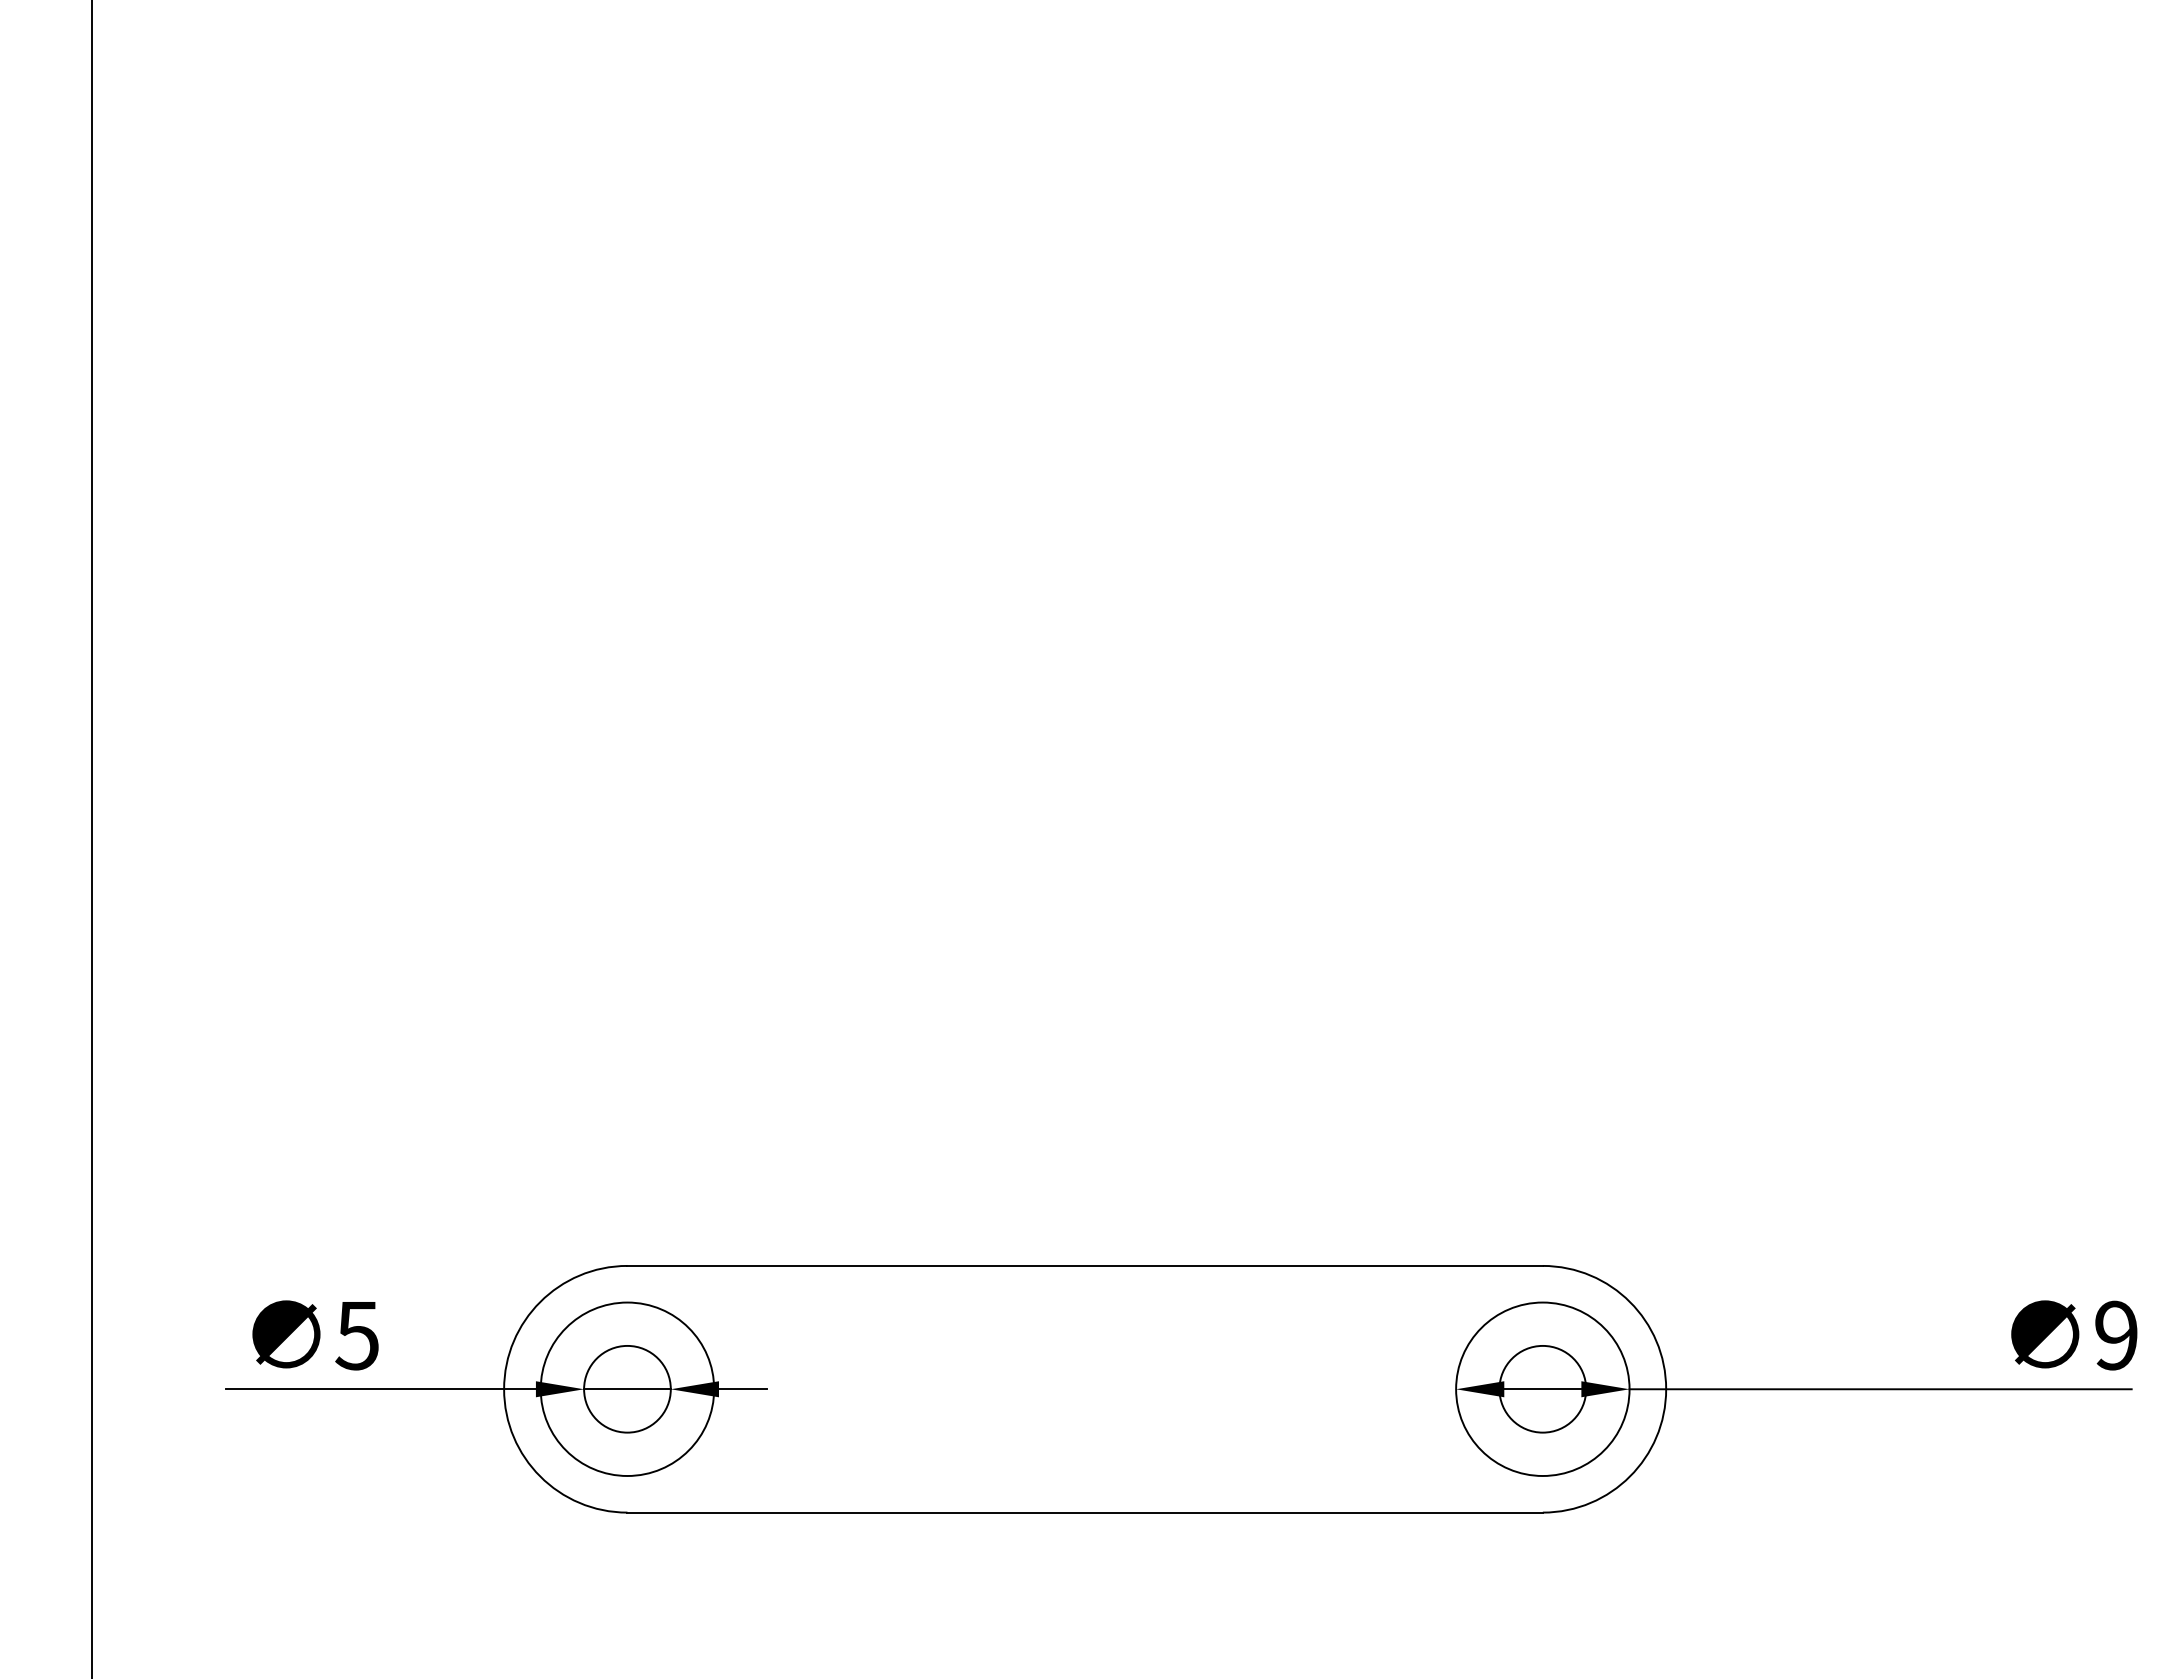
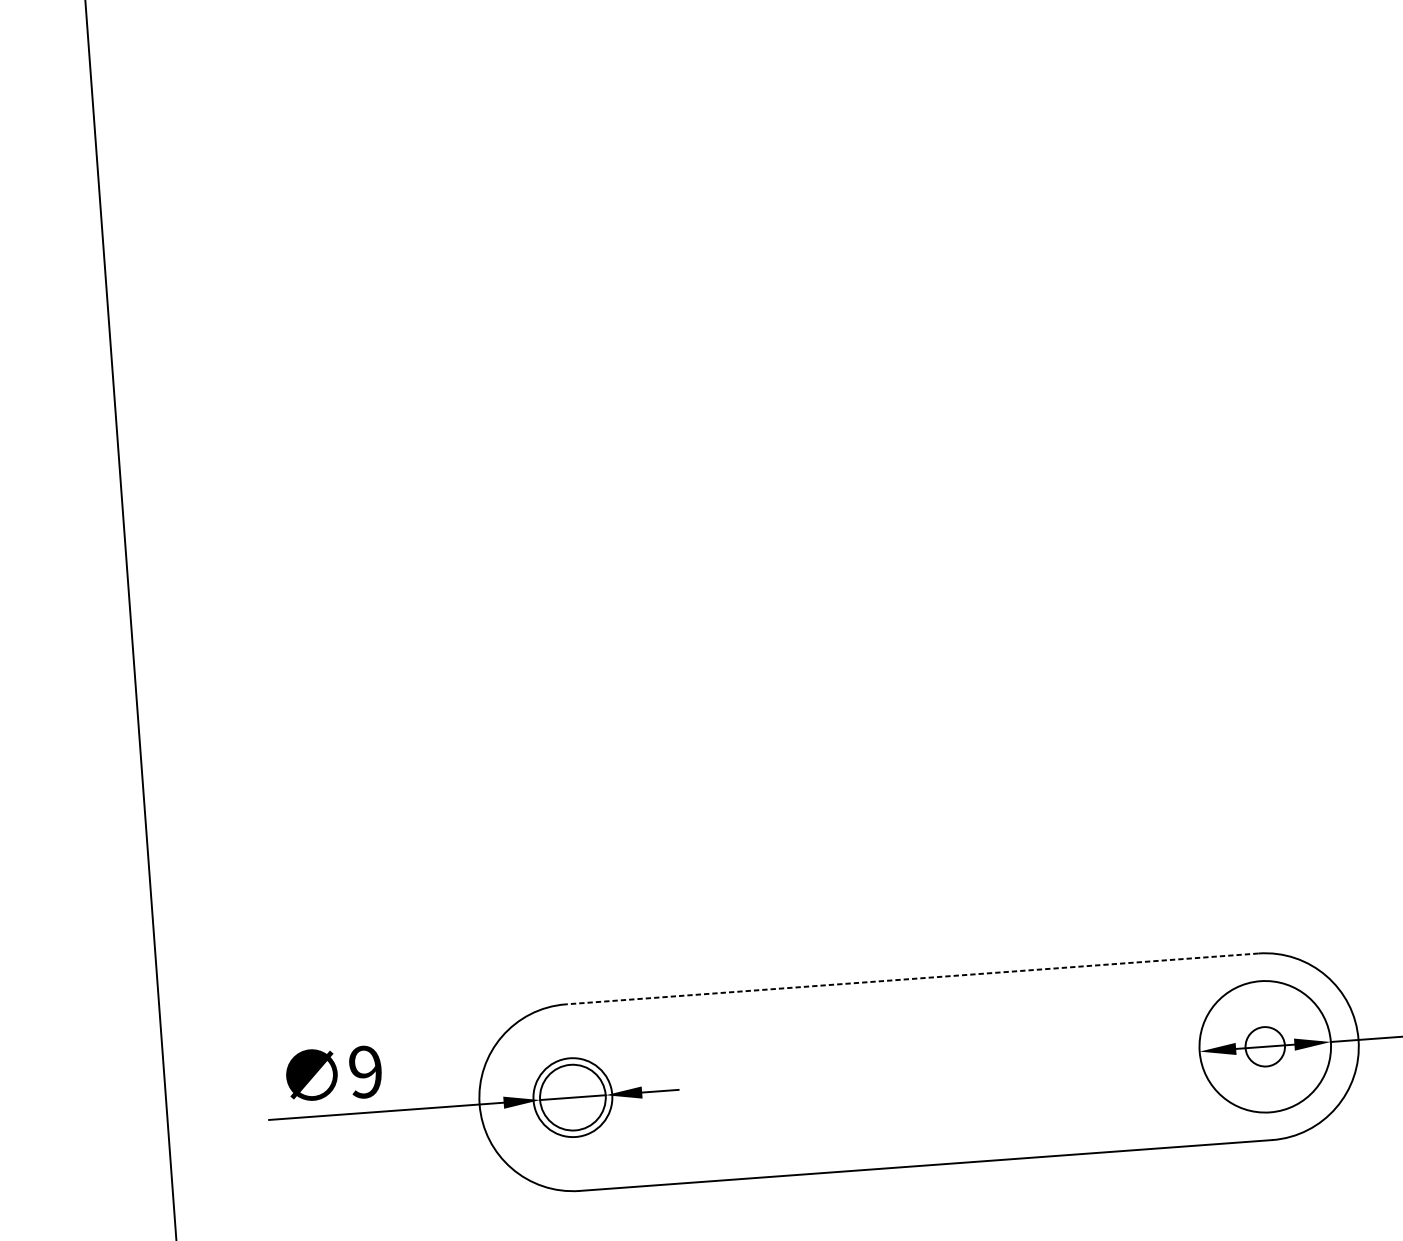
line: (1085, 1265) -> (912, 978), solid -> dashed
text: (356, 1335) -> (364, 1072), 5 -> 9
circle: (627, 1388) -> (572, 1097), size x0.6
circle: (1542, 1388) -> (1264, 1046), size x0.6

